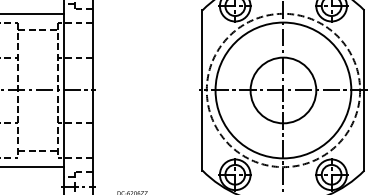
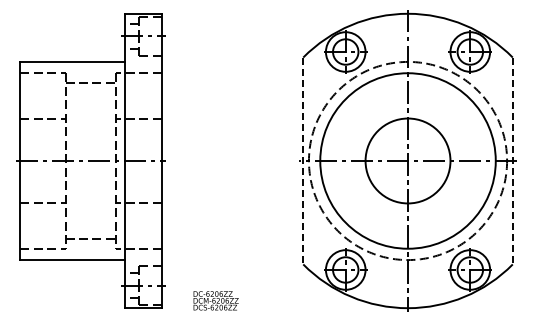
line: (202, 90) -> (303, 161), solid -> dashed
line: (364, 90) -> (512, 161), solid -> dashed

